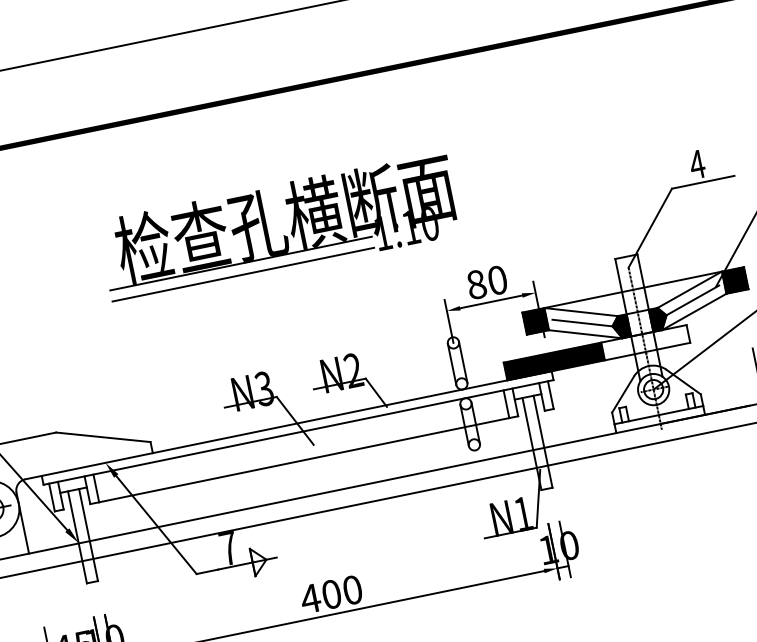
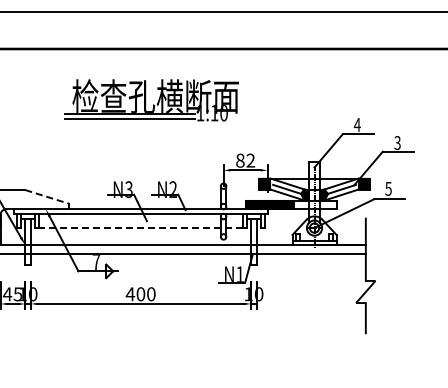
part: (278, 228) -> (151, 100), moved
text: (496, 280) -> (250, 160), 80 -> 82
line: (103, 438) -> (47, 197), solid -> dashed
line: (303, 460) -> (140, 227), solid -> dashed

